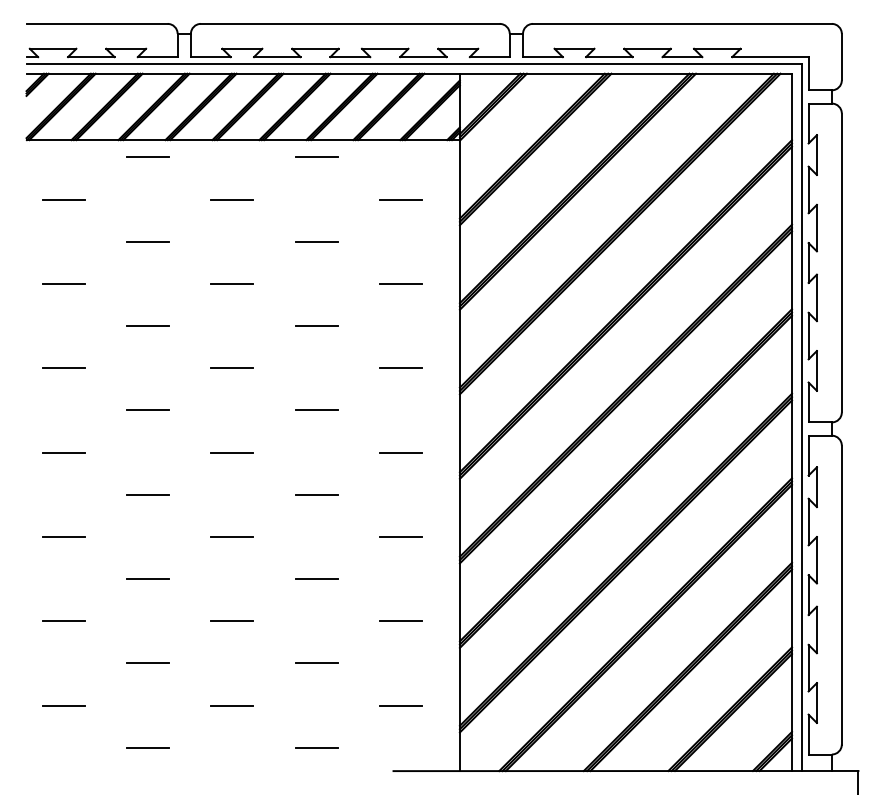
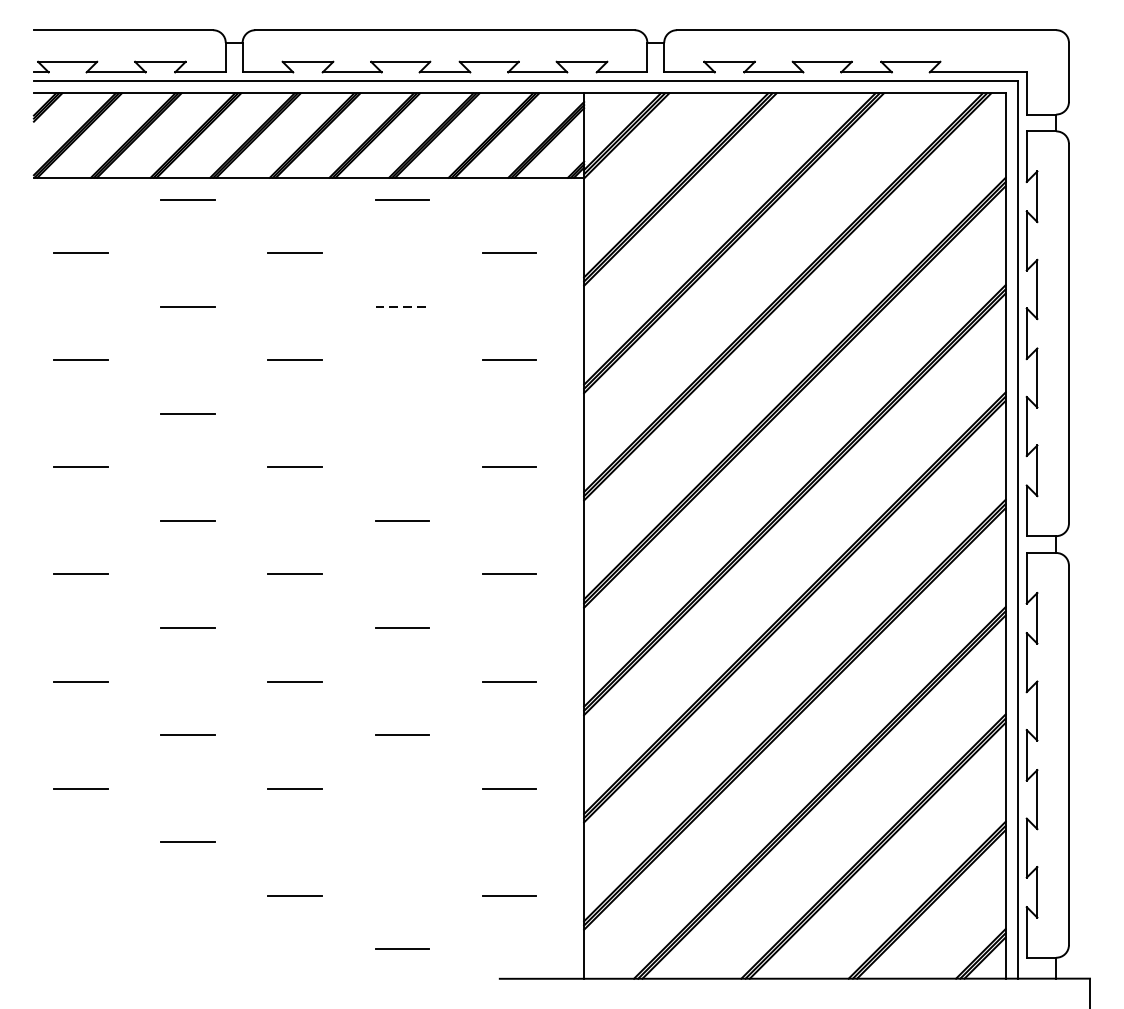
line: (317, 241) -> (403, 306), solid -> dashed
line: (316, 326) -> (402, 414), removed
line: (316, 662) -> (402, 840), removed
line: (63, 705) -> (80, 895), removed
line: (147, 747) -> (187, 948), removed

